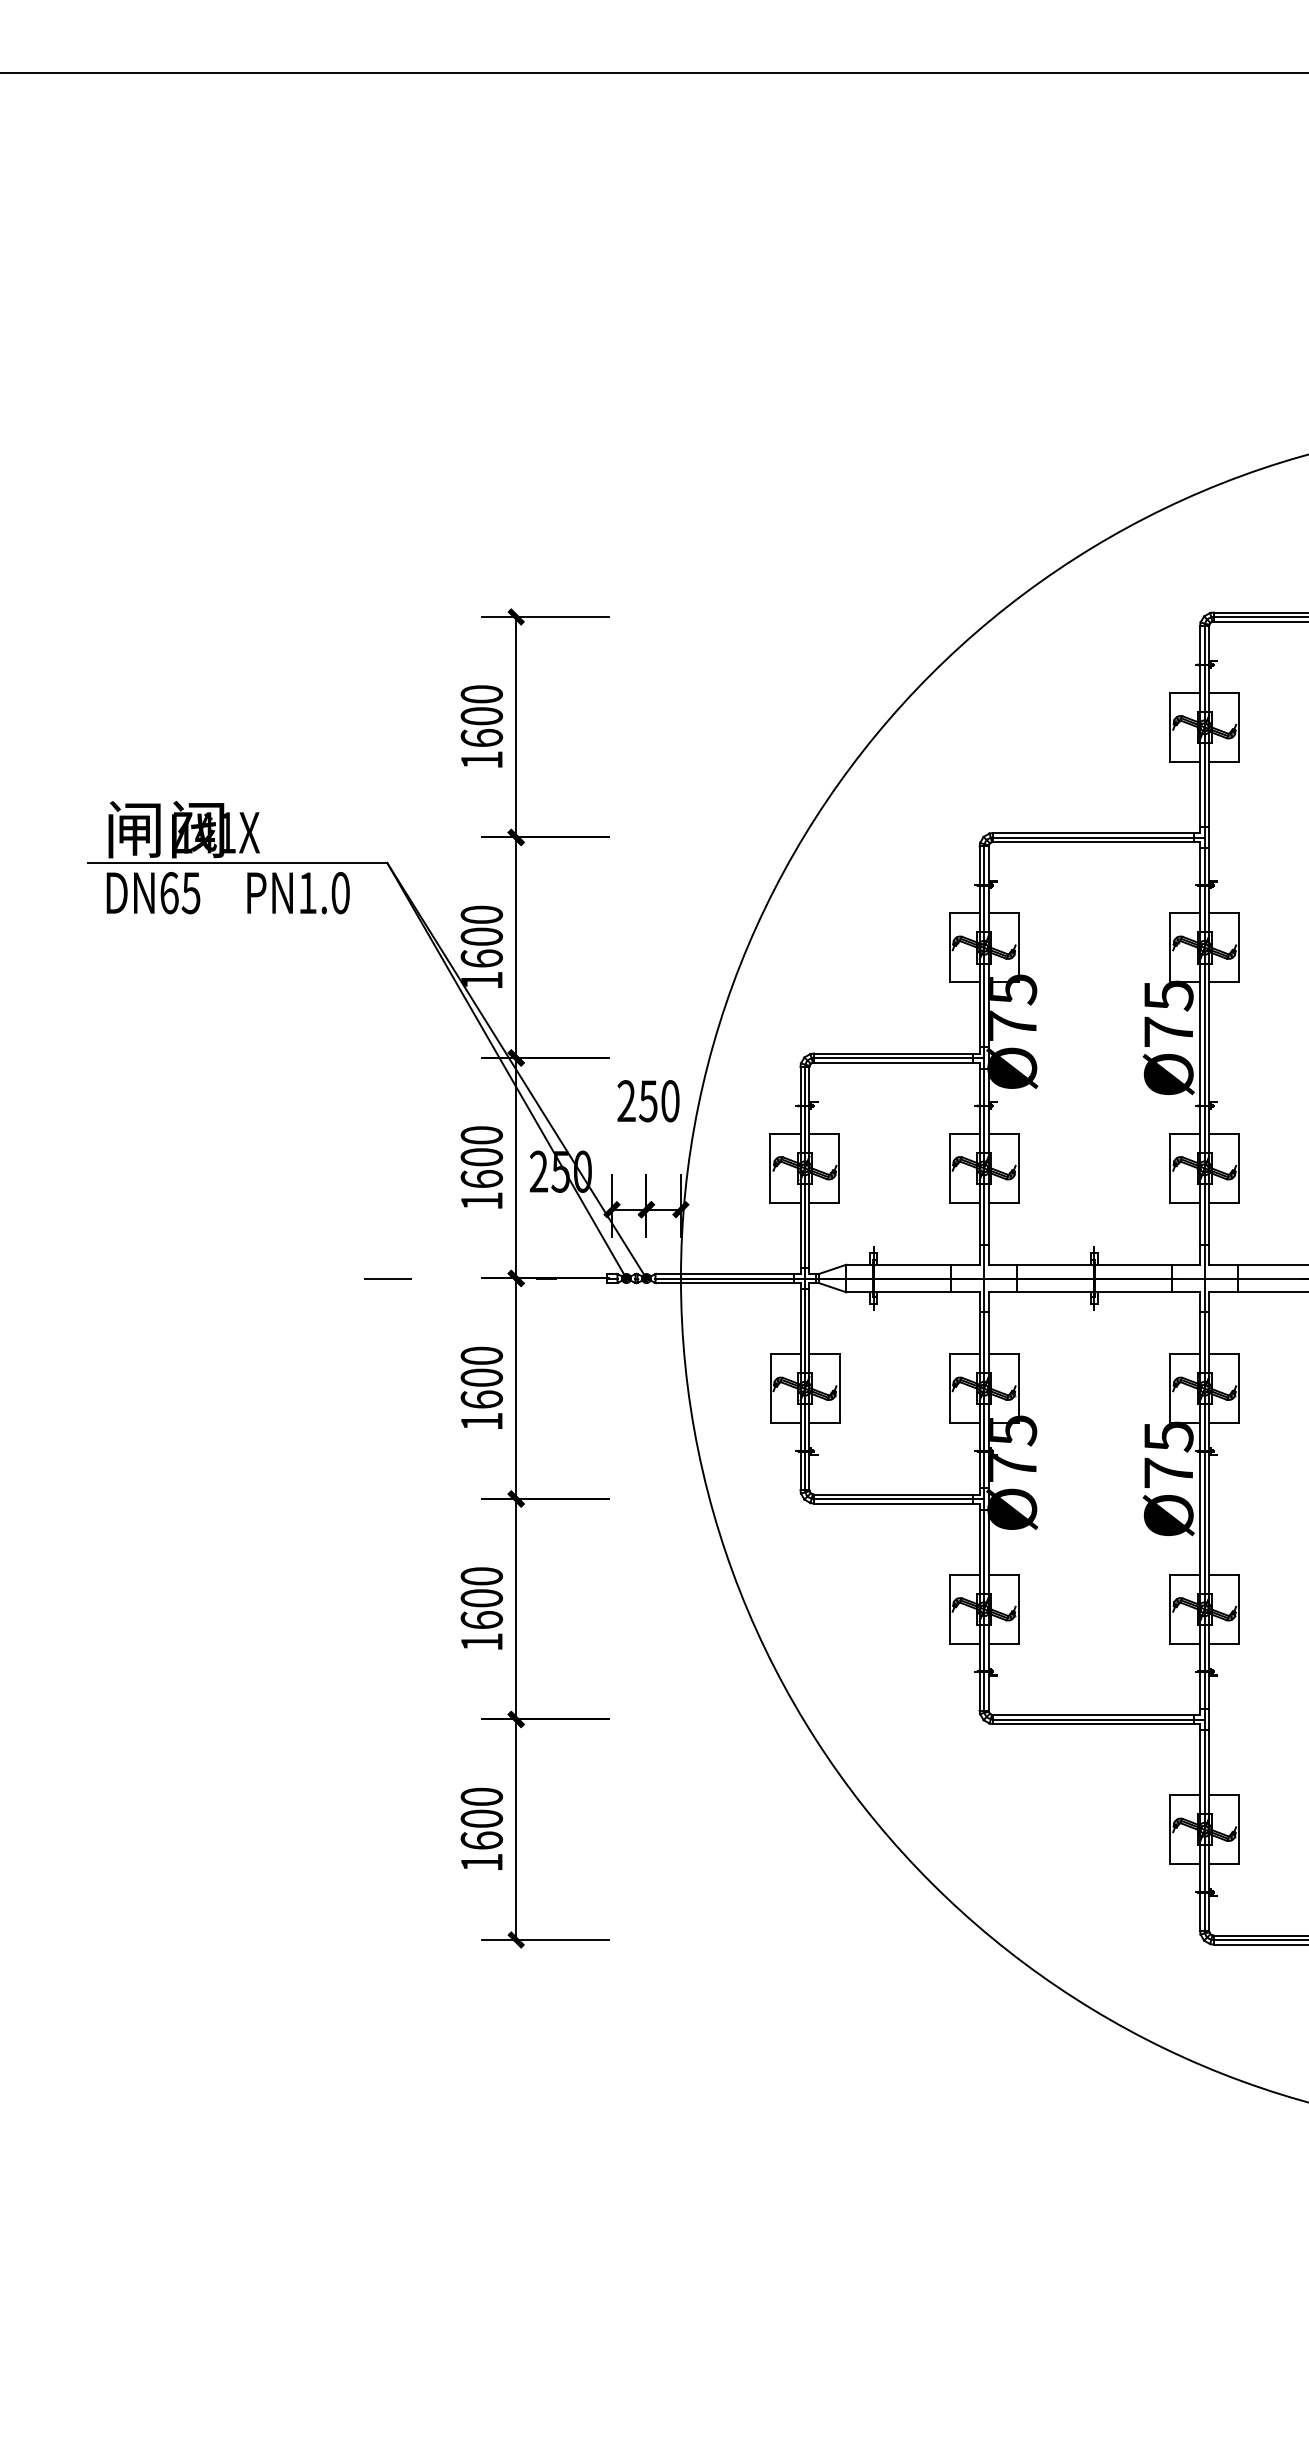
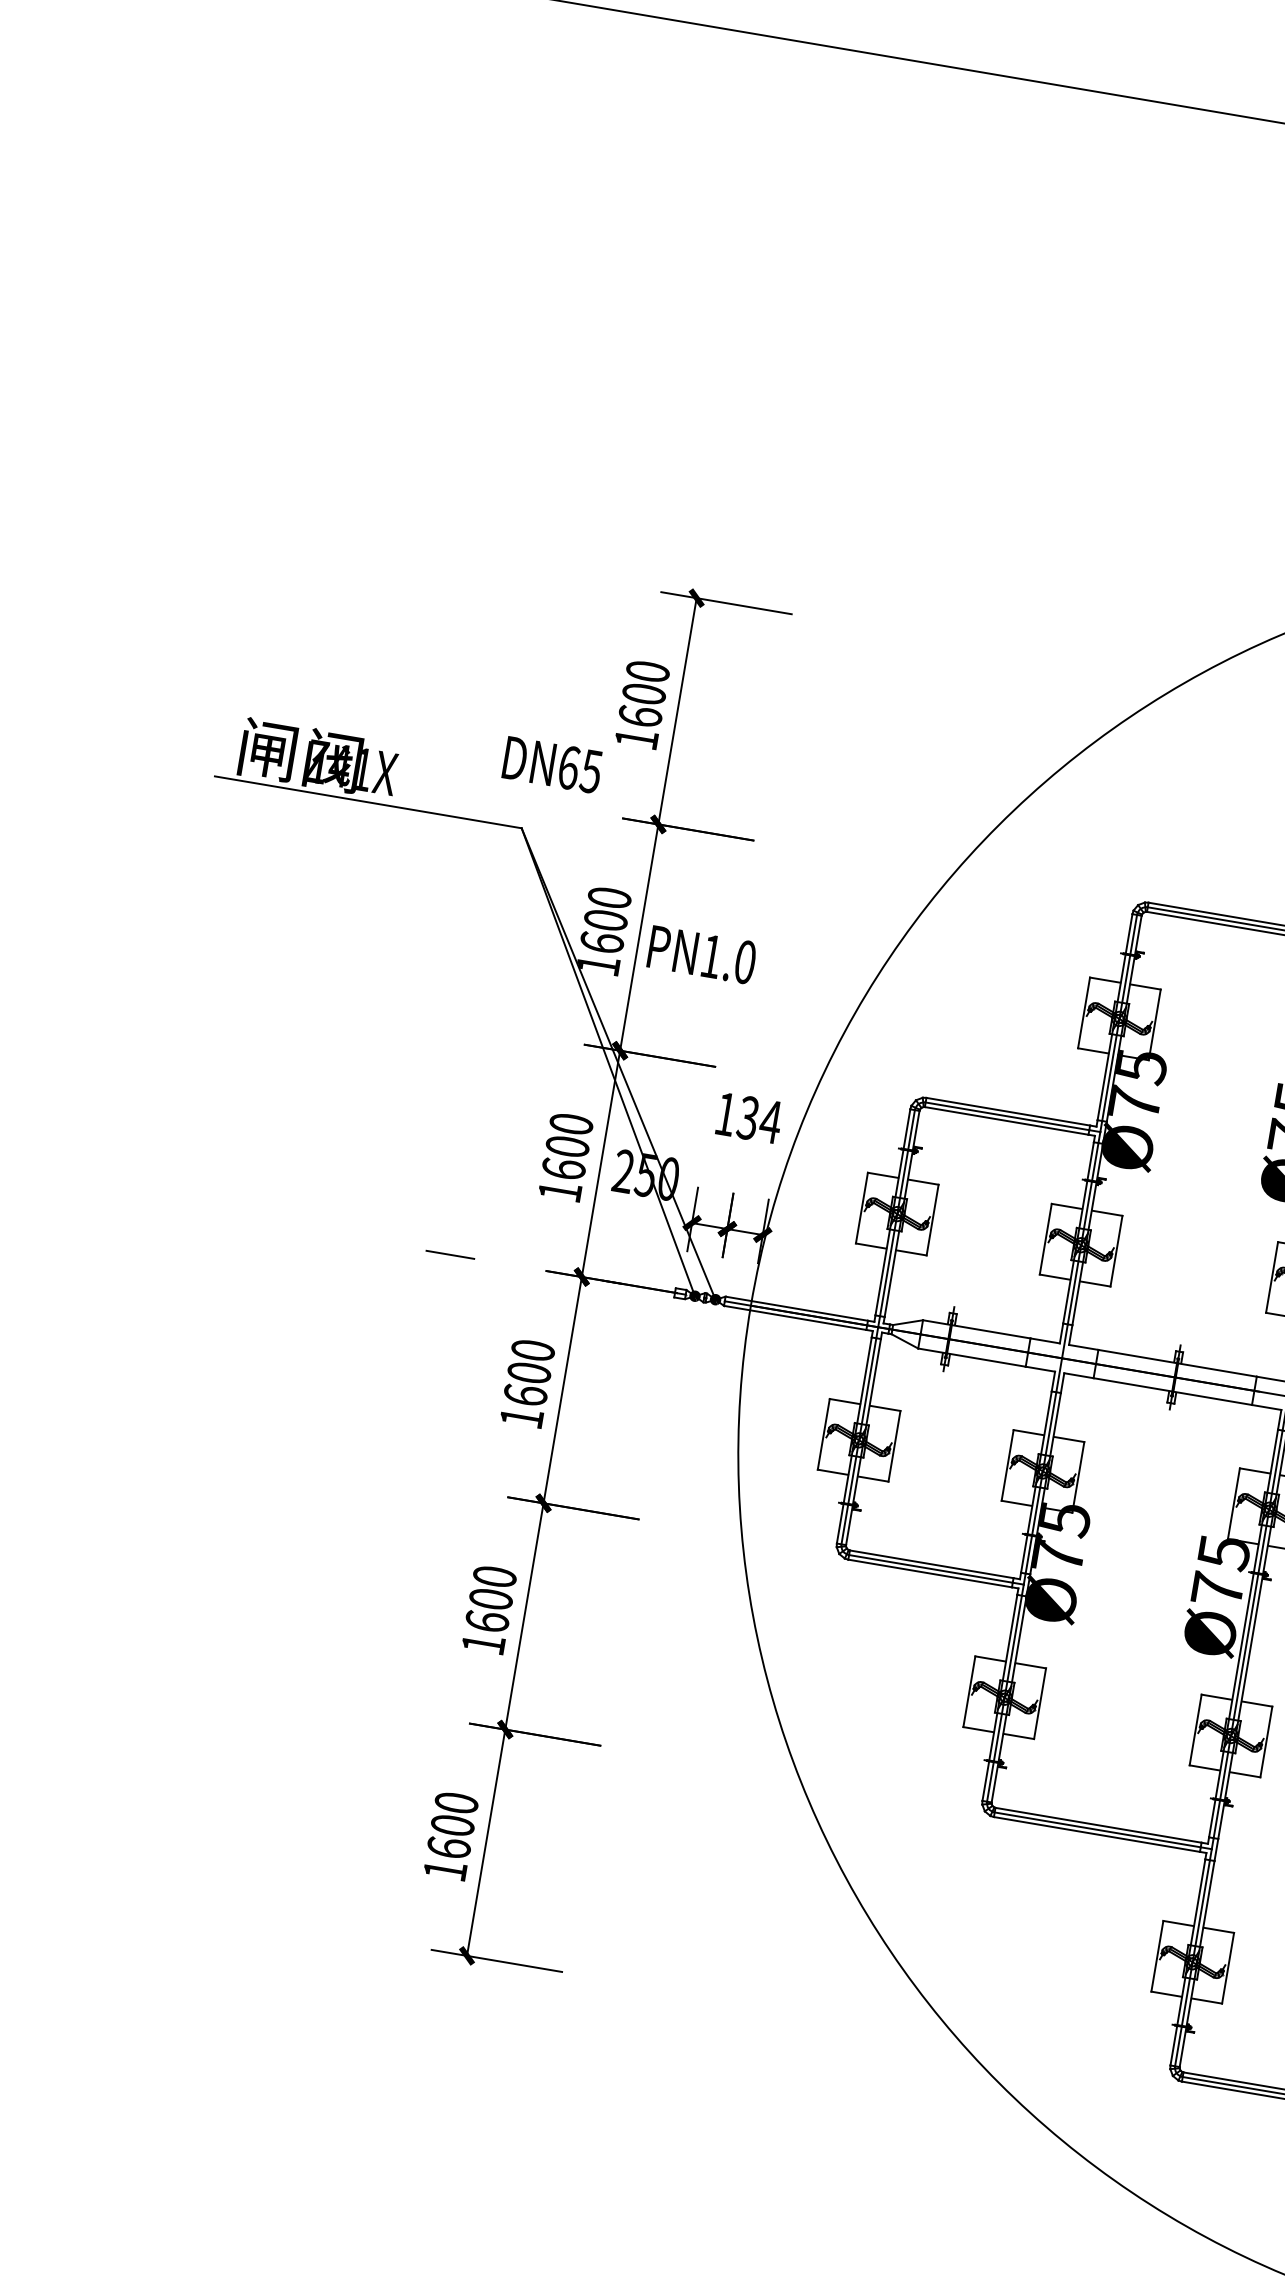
text: (153, 893) -> (552, 765), moved
text: (298, 893) -> (702, 955), moved
text: (648, 1101) -> (748, 1118), 250 -> 134

